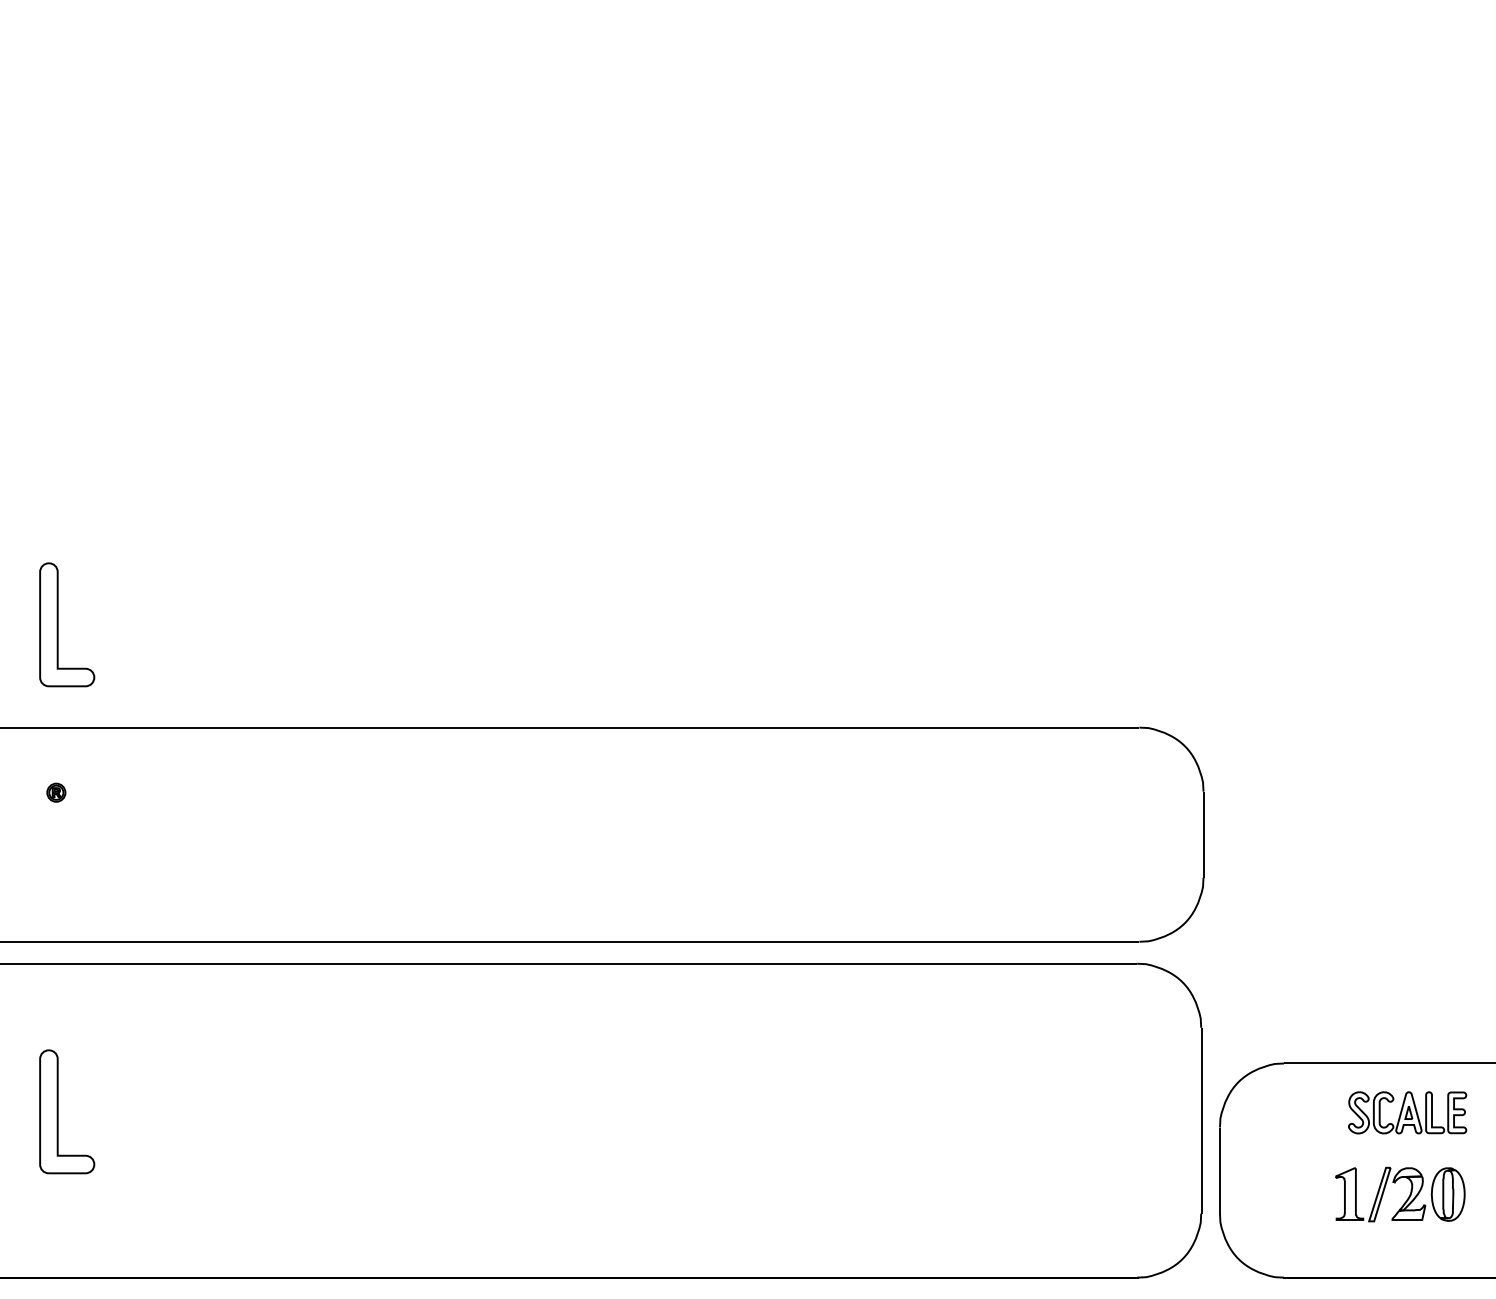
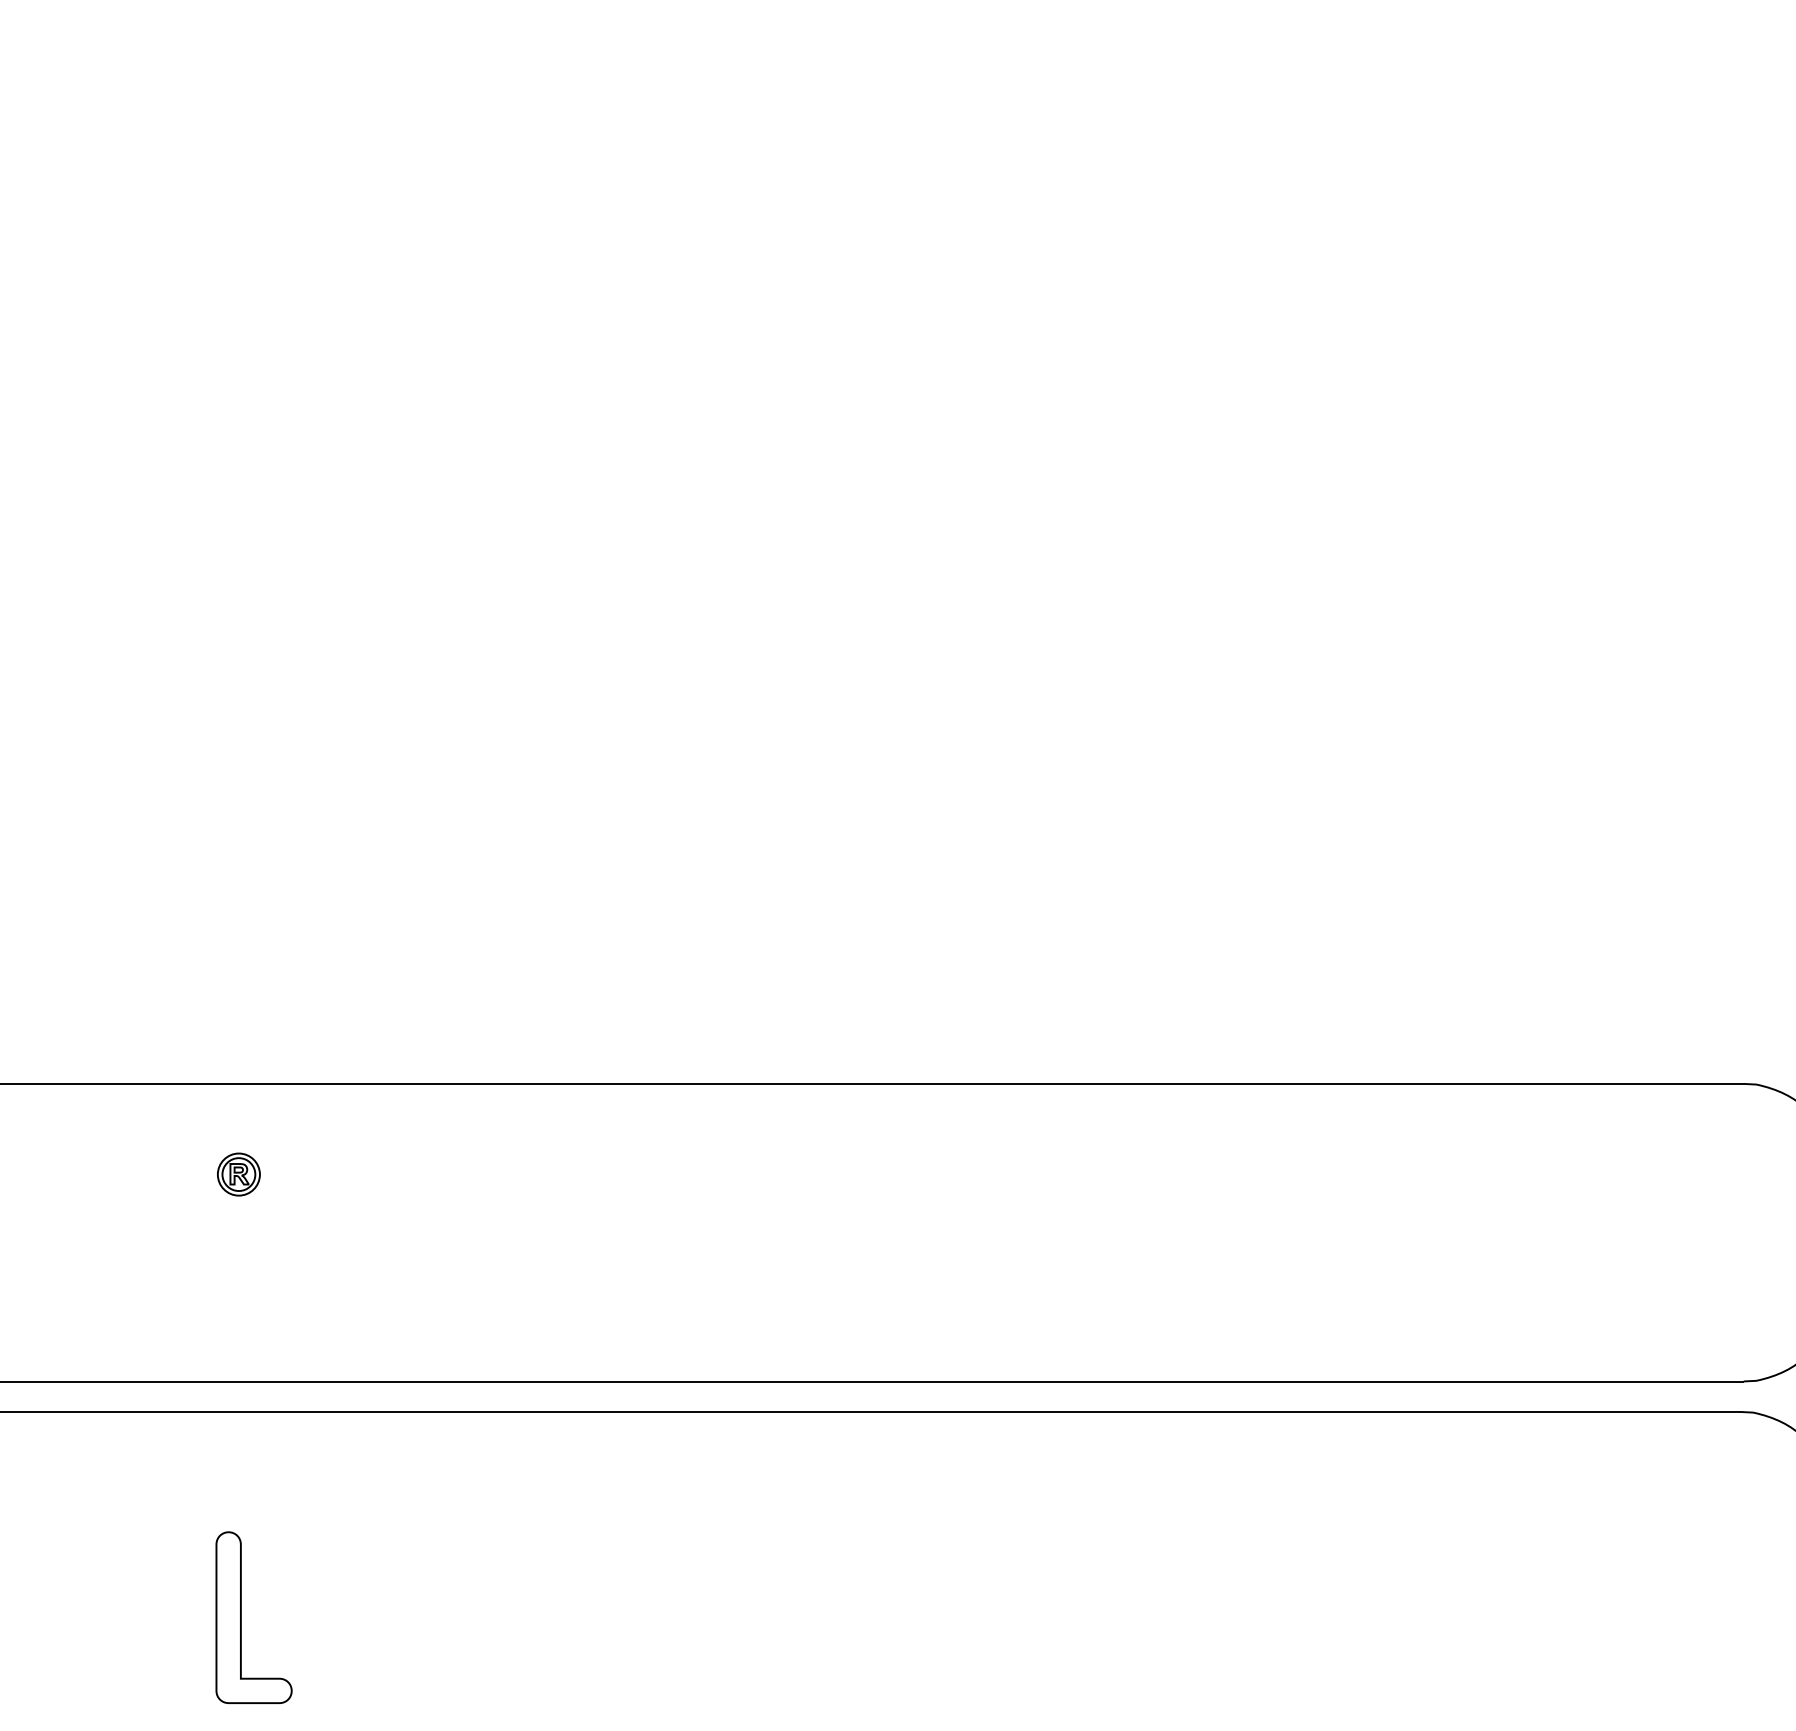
part: (58, 624) -> (241, 940), removed
part: (56, 792) -> (239, 1174), size x1.67

